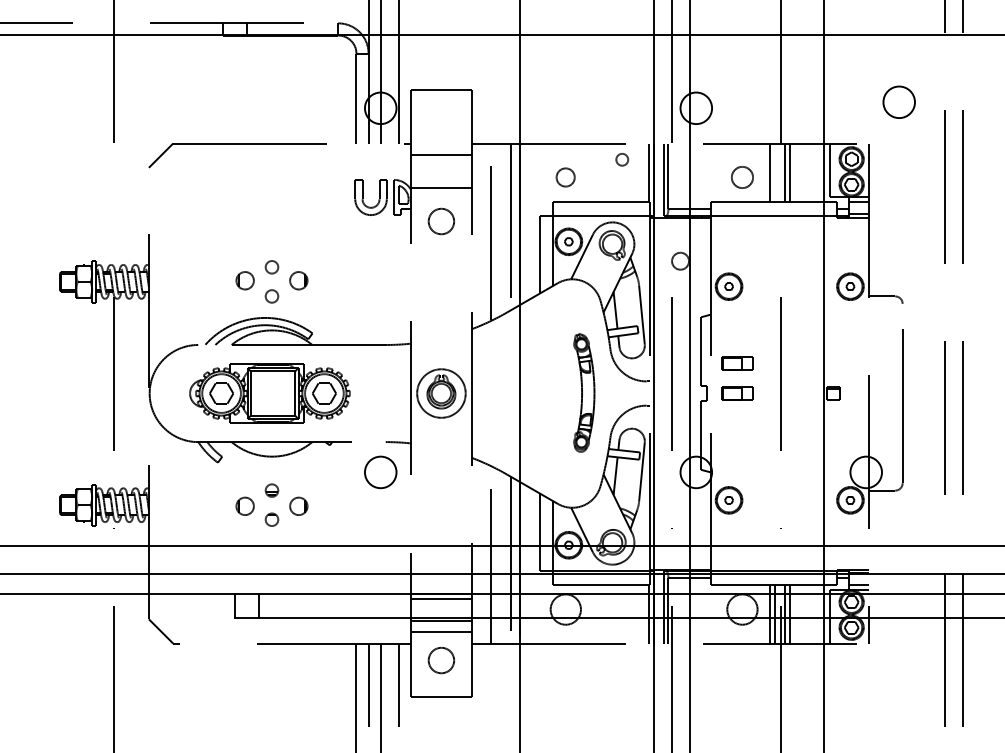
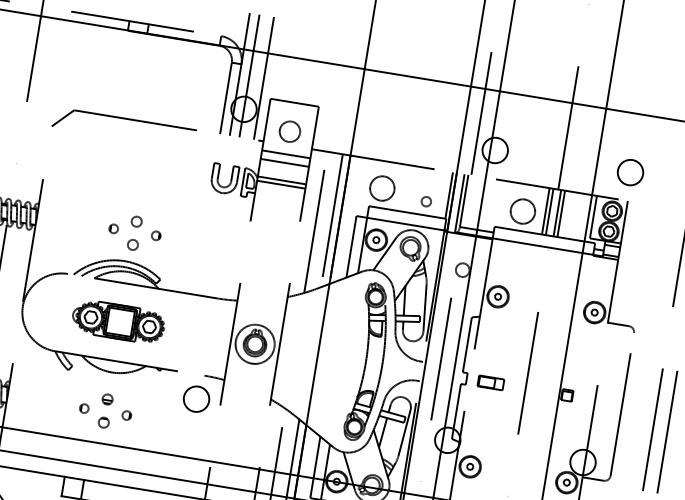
circle: (898, 101) -> (630, 171), moved
circle: (622, 159) -> (426, 201), moved
line: (441, 165) -> (284, 162), added
line: (775, 172) -> (549, 211), added
circle: (565, 177) -> (382, 188), size x1.67
circle: (742, 177) -> (522, 211), size x1.43
line: (441, 193) -> (281, 185), added
circle: (441, 221) -> (290, 131), moved
circle: (245, 280) -> (113, 228), size x0.62
circle: (298, 280) -> (156, 235), size x0.62
part: (737, 363) -> (494, 359), removed
part: (584, 392) -> (369, 362), size x1.67
part: (269, 393) -> (118, 321), size x0.71
circle: (245, 506) -> (84, 408), size x0.62
circle: (298, 506) -> (126, 415), size x0.62

